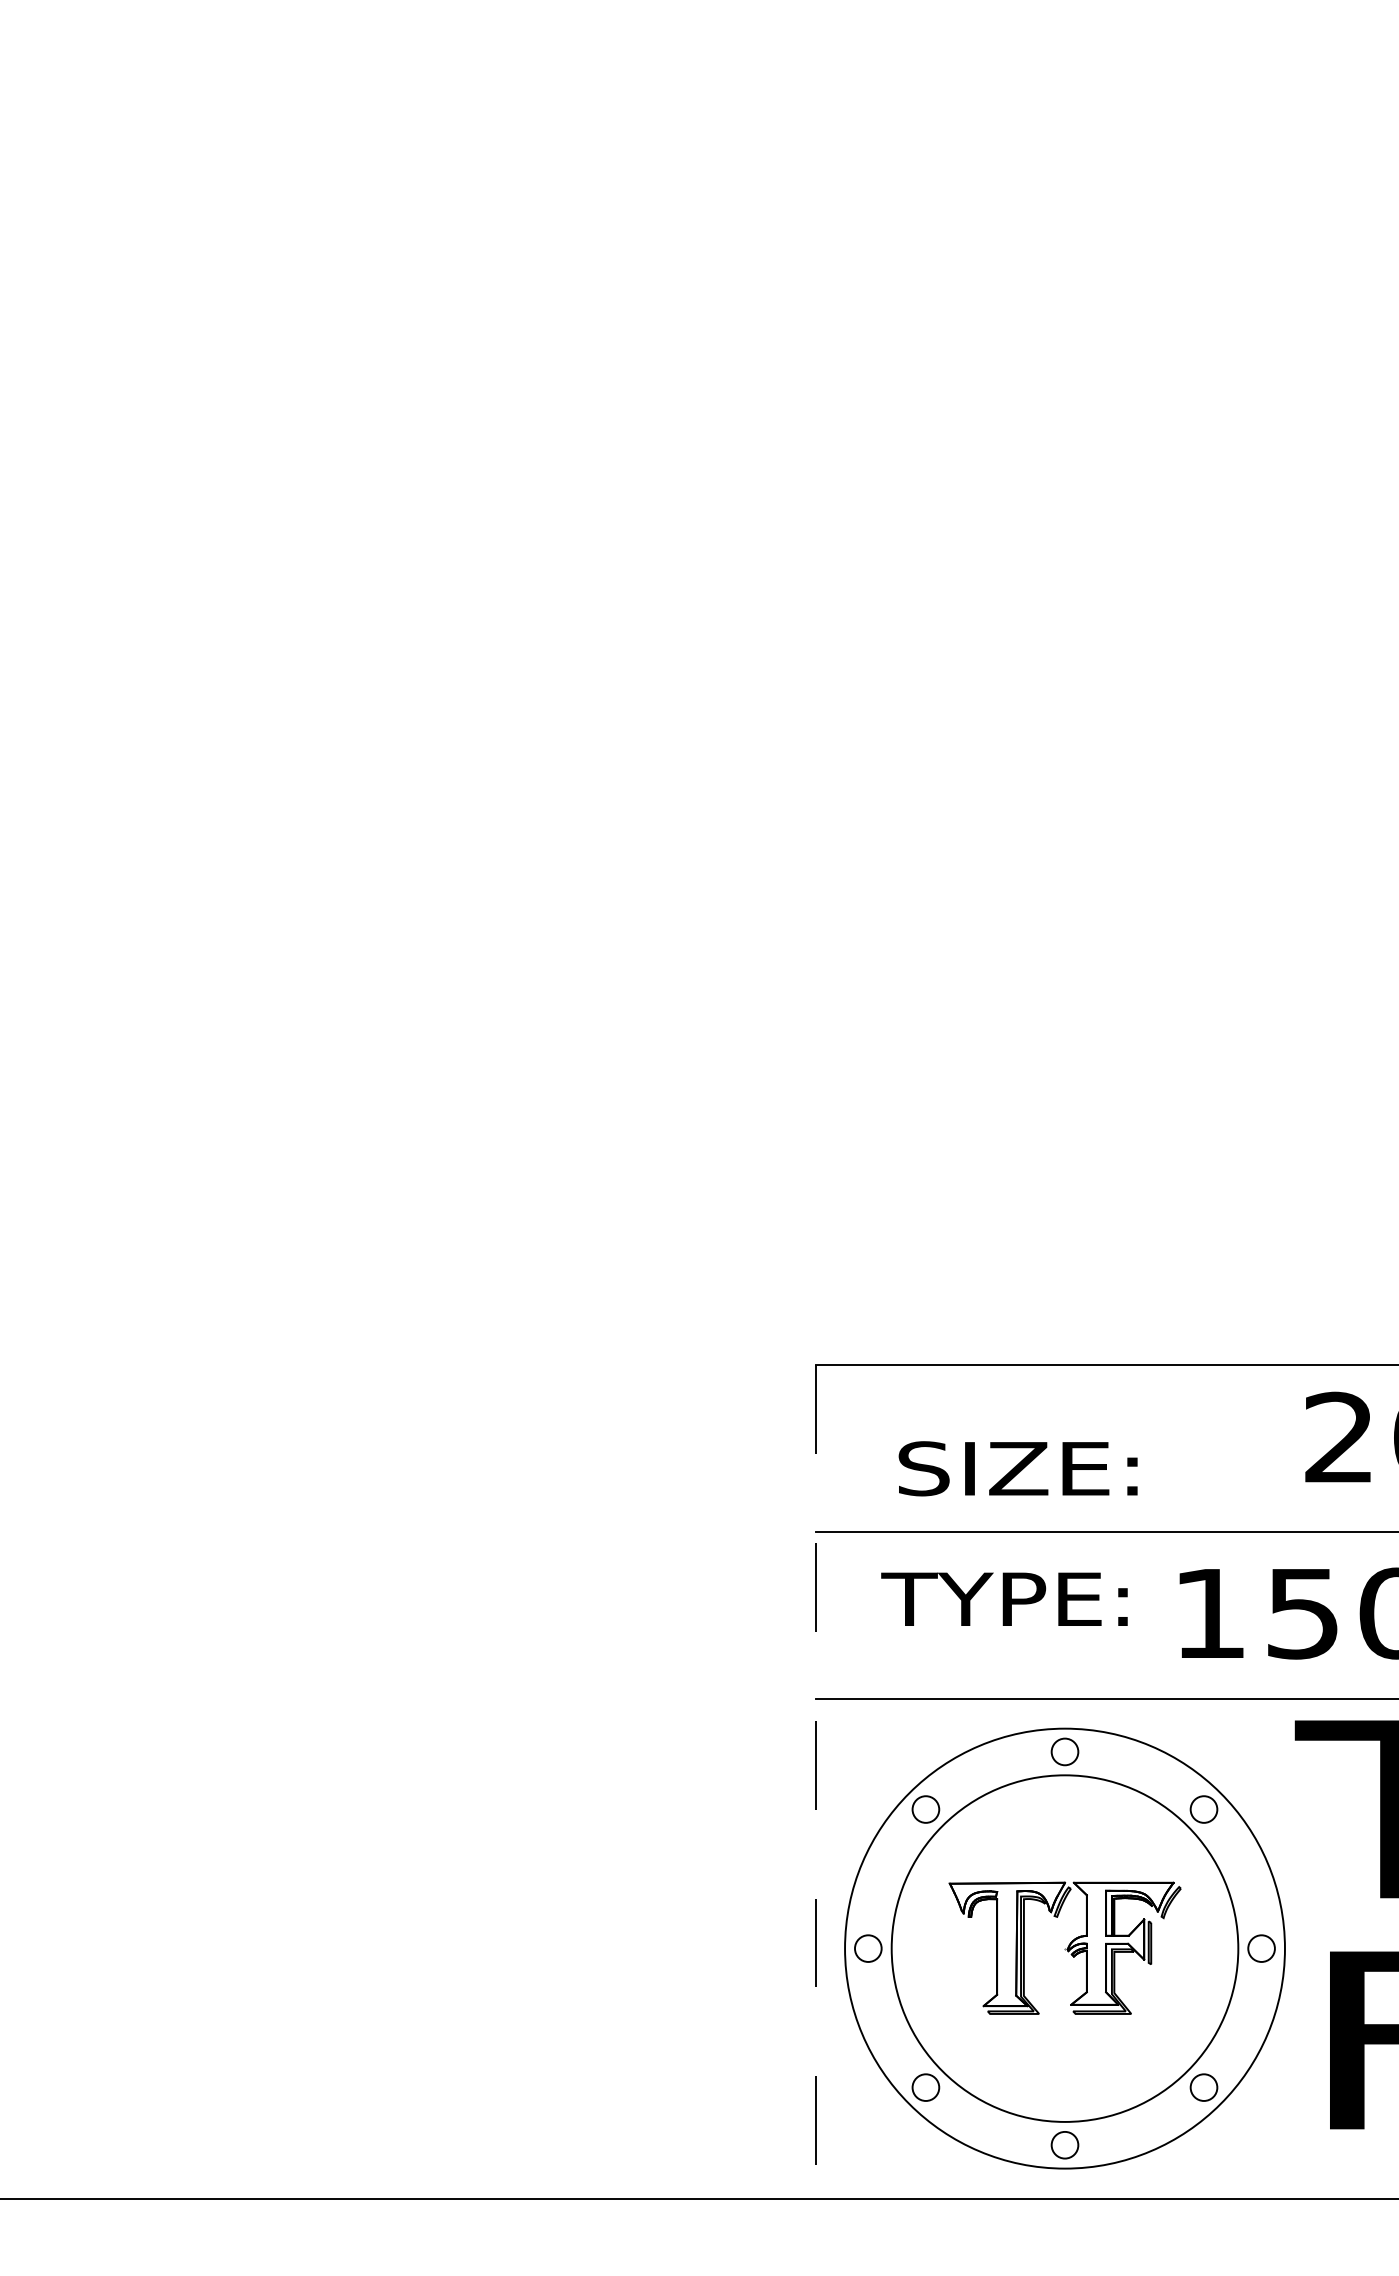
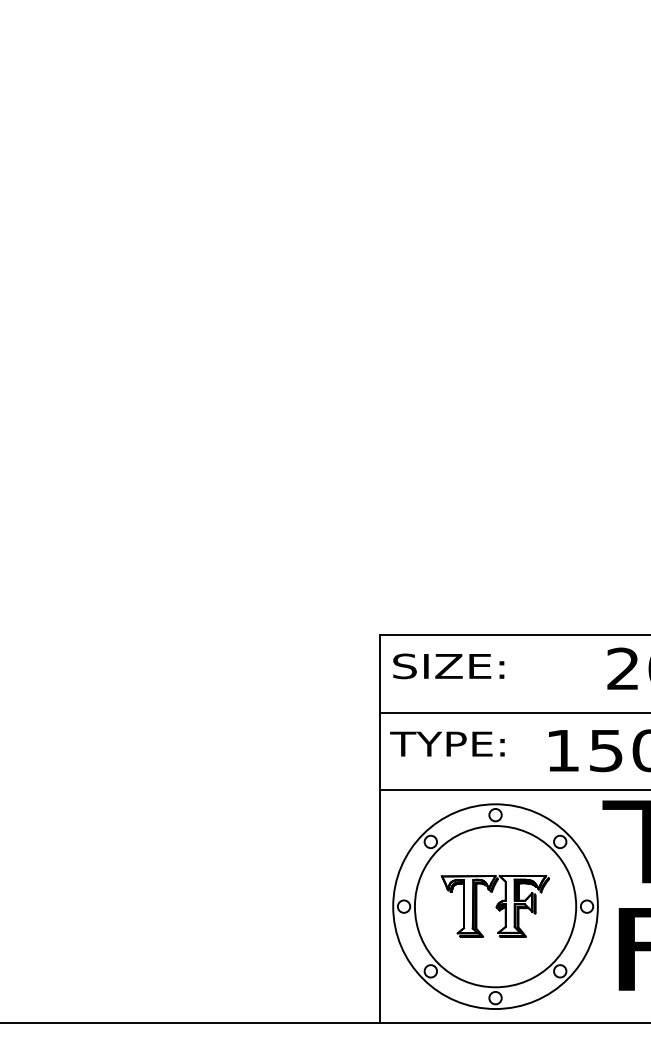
text: (1017, 1468) -> (448, 666), moved
text: (1004, 1597) -> (447, 743), moved
line: (815, 1782) -> (379, 829), dashed -> solid

